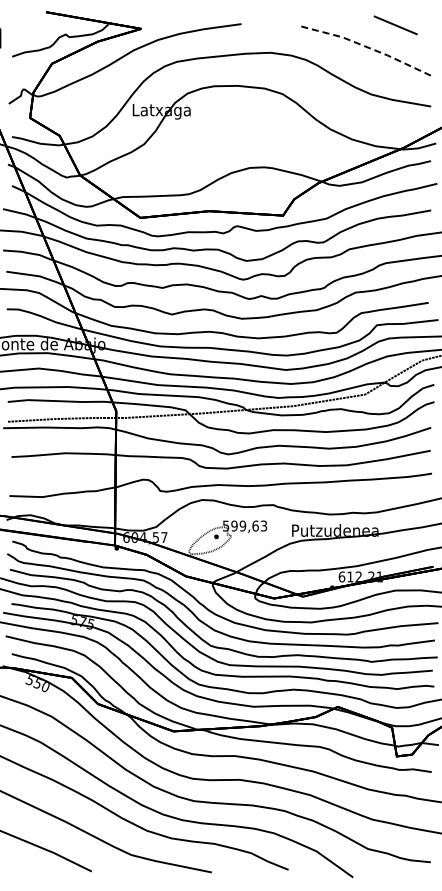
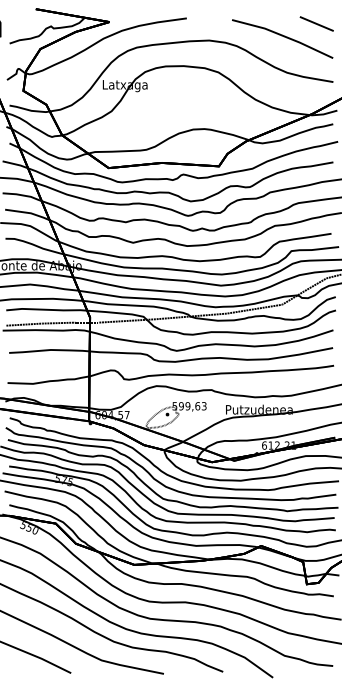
line: (395, 25) -> (316, 24), moved
line: (366, 46) -> (283, 35), dashed -> solid

